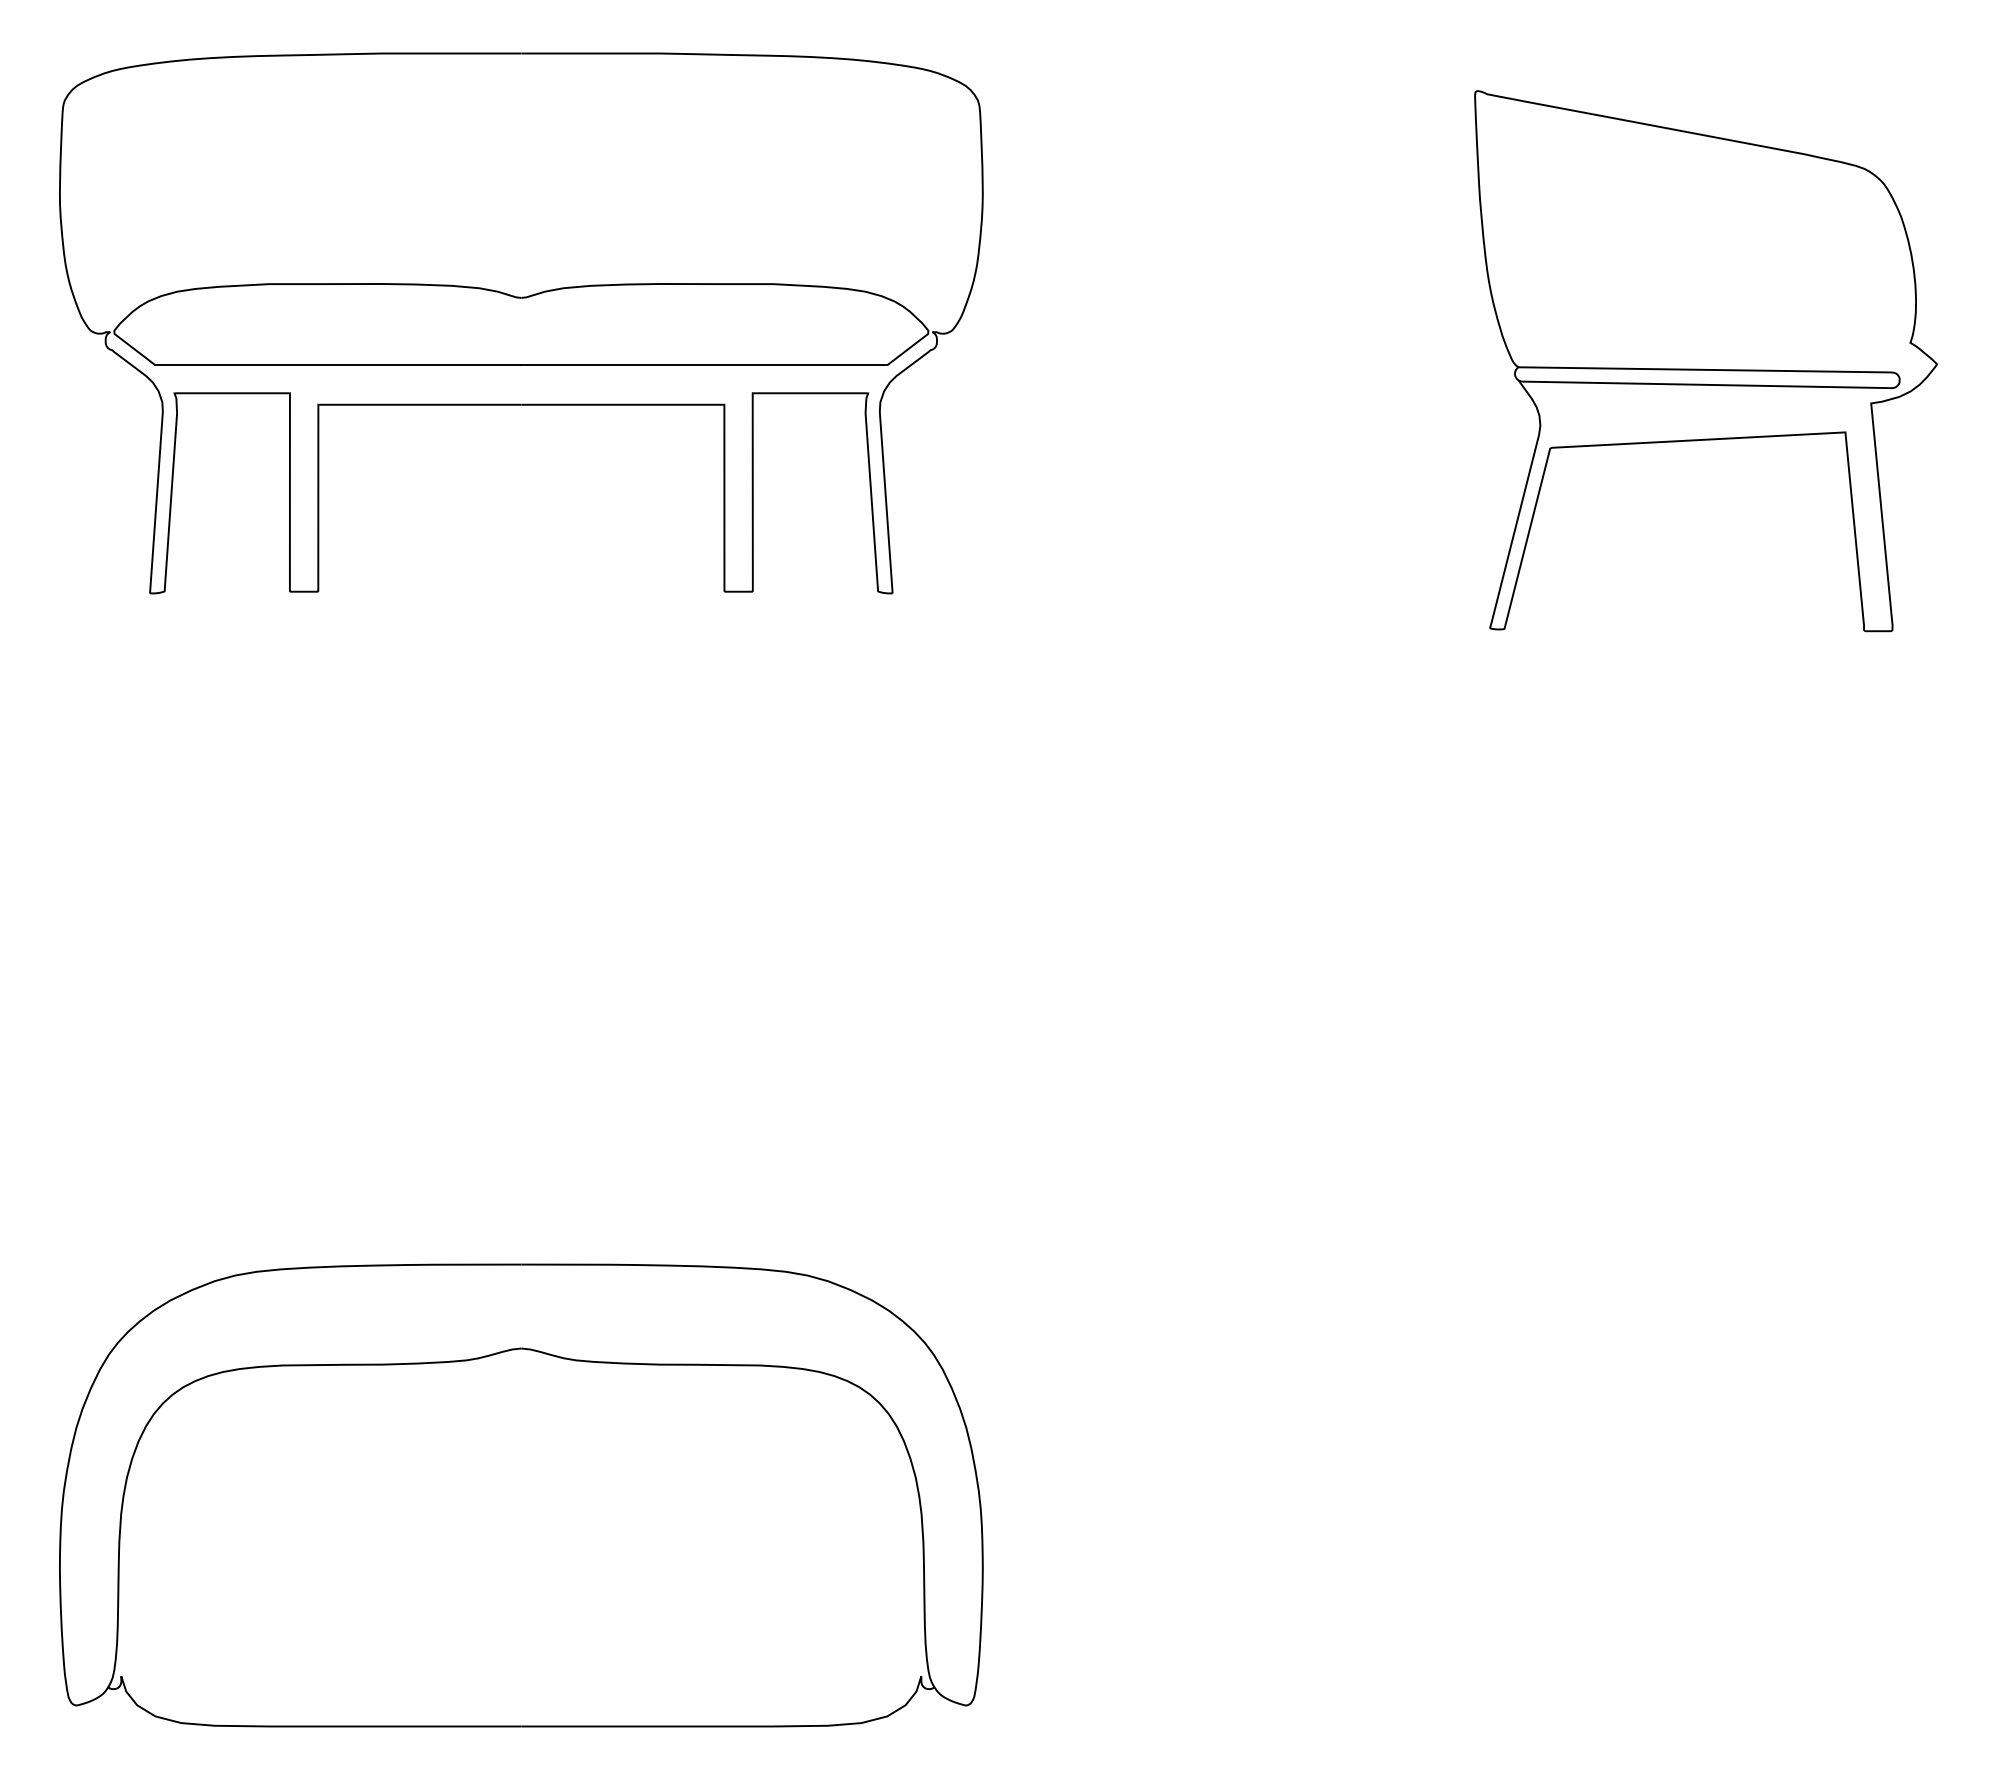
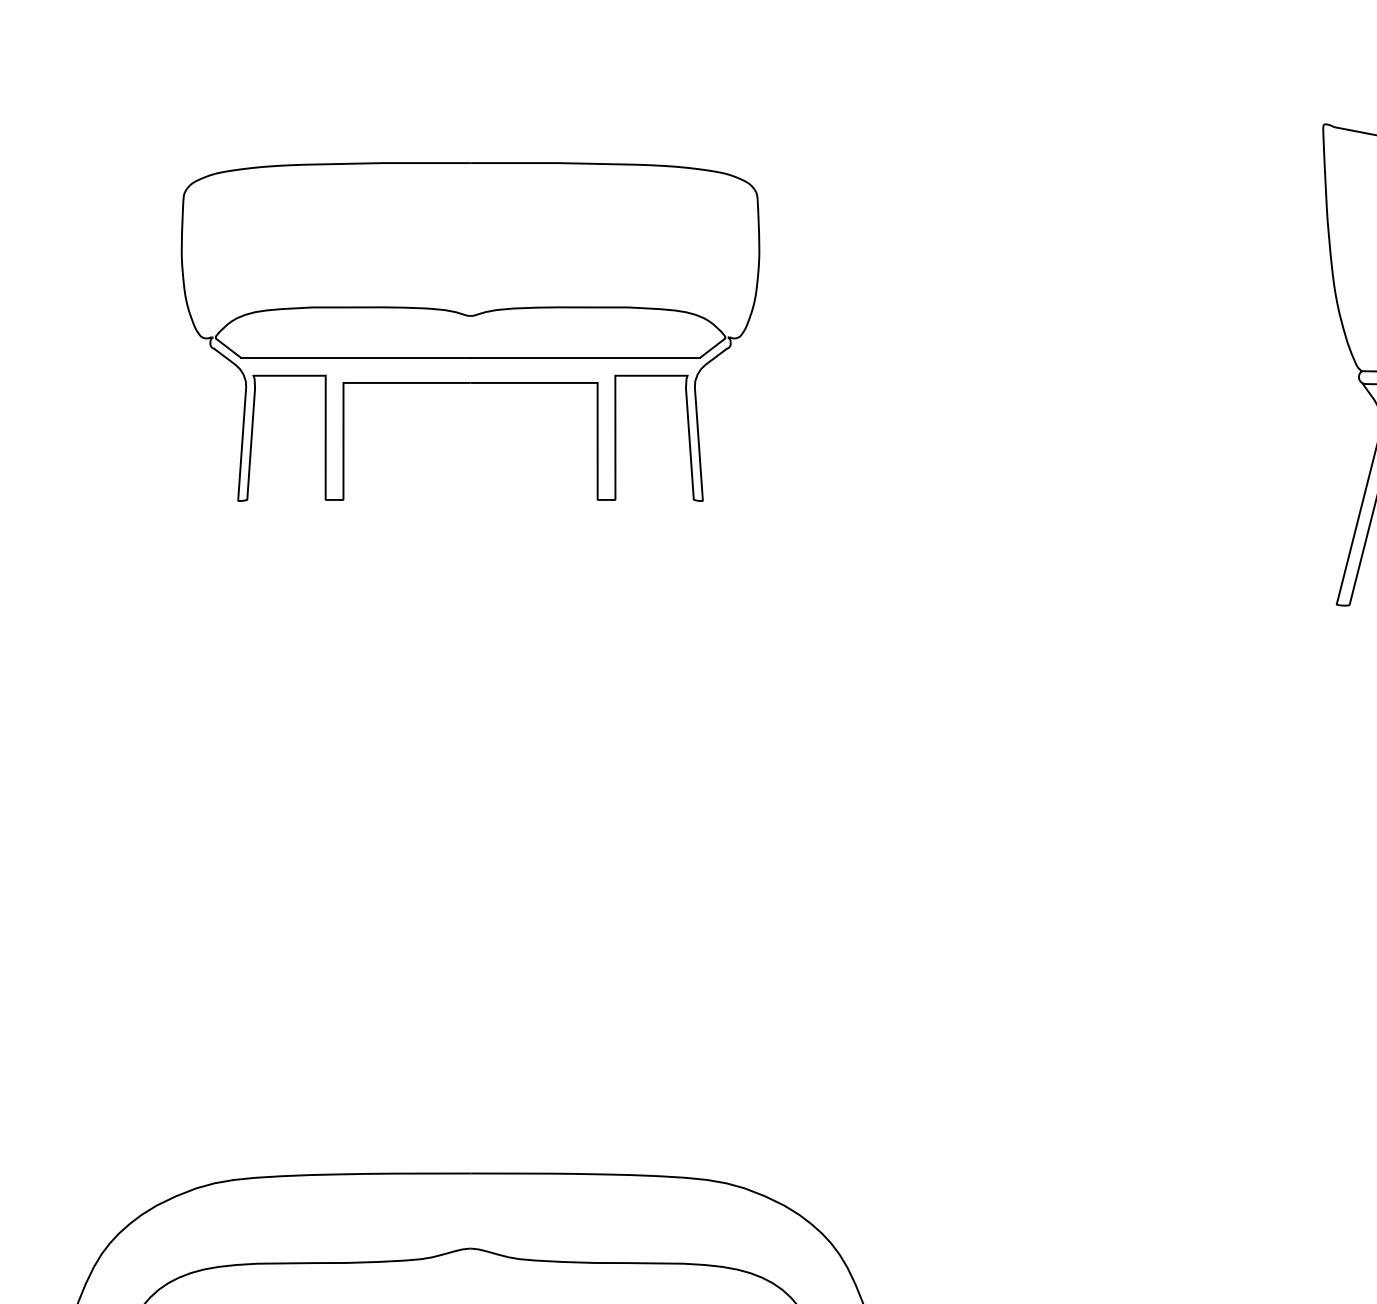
part: (521, 323) -> (470, 332), size x0.7

